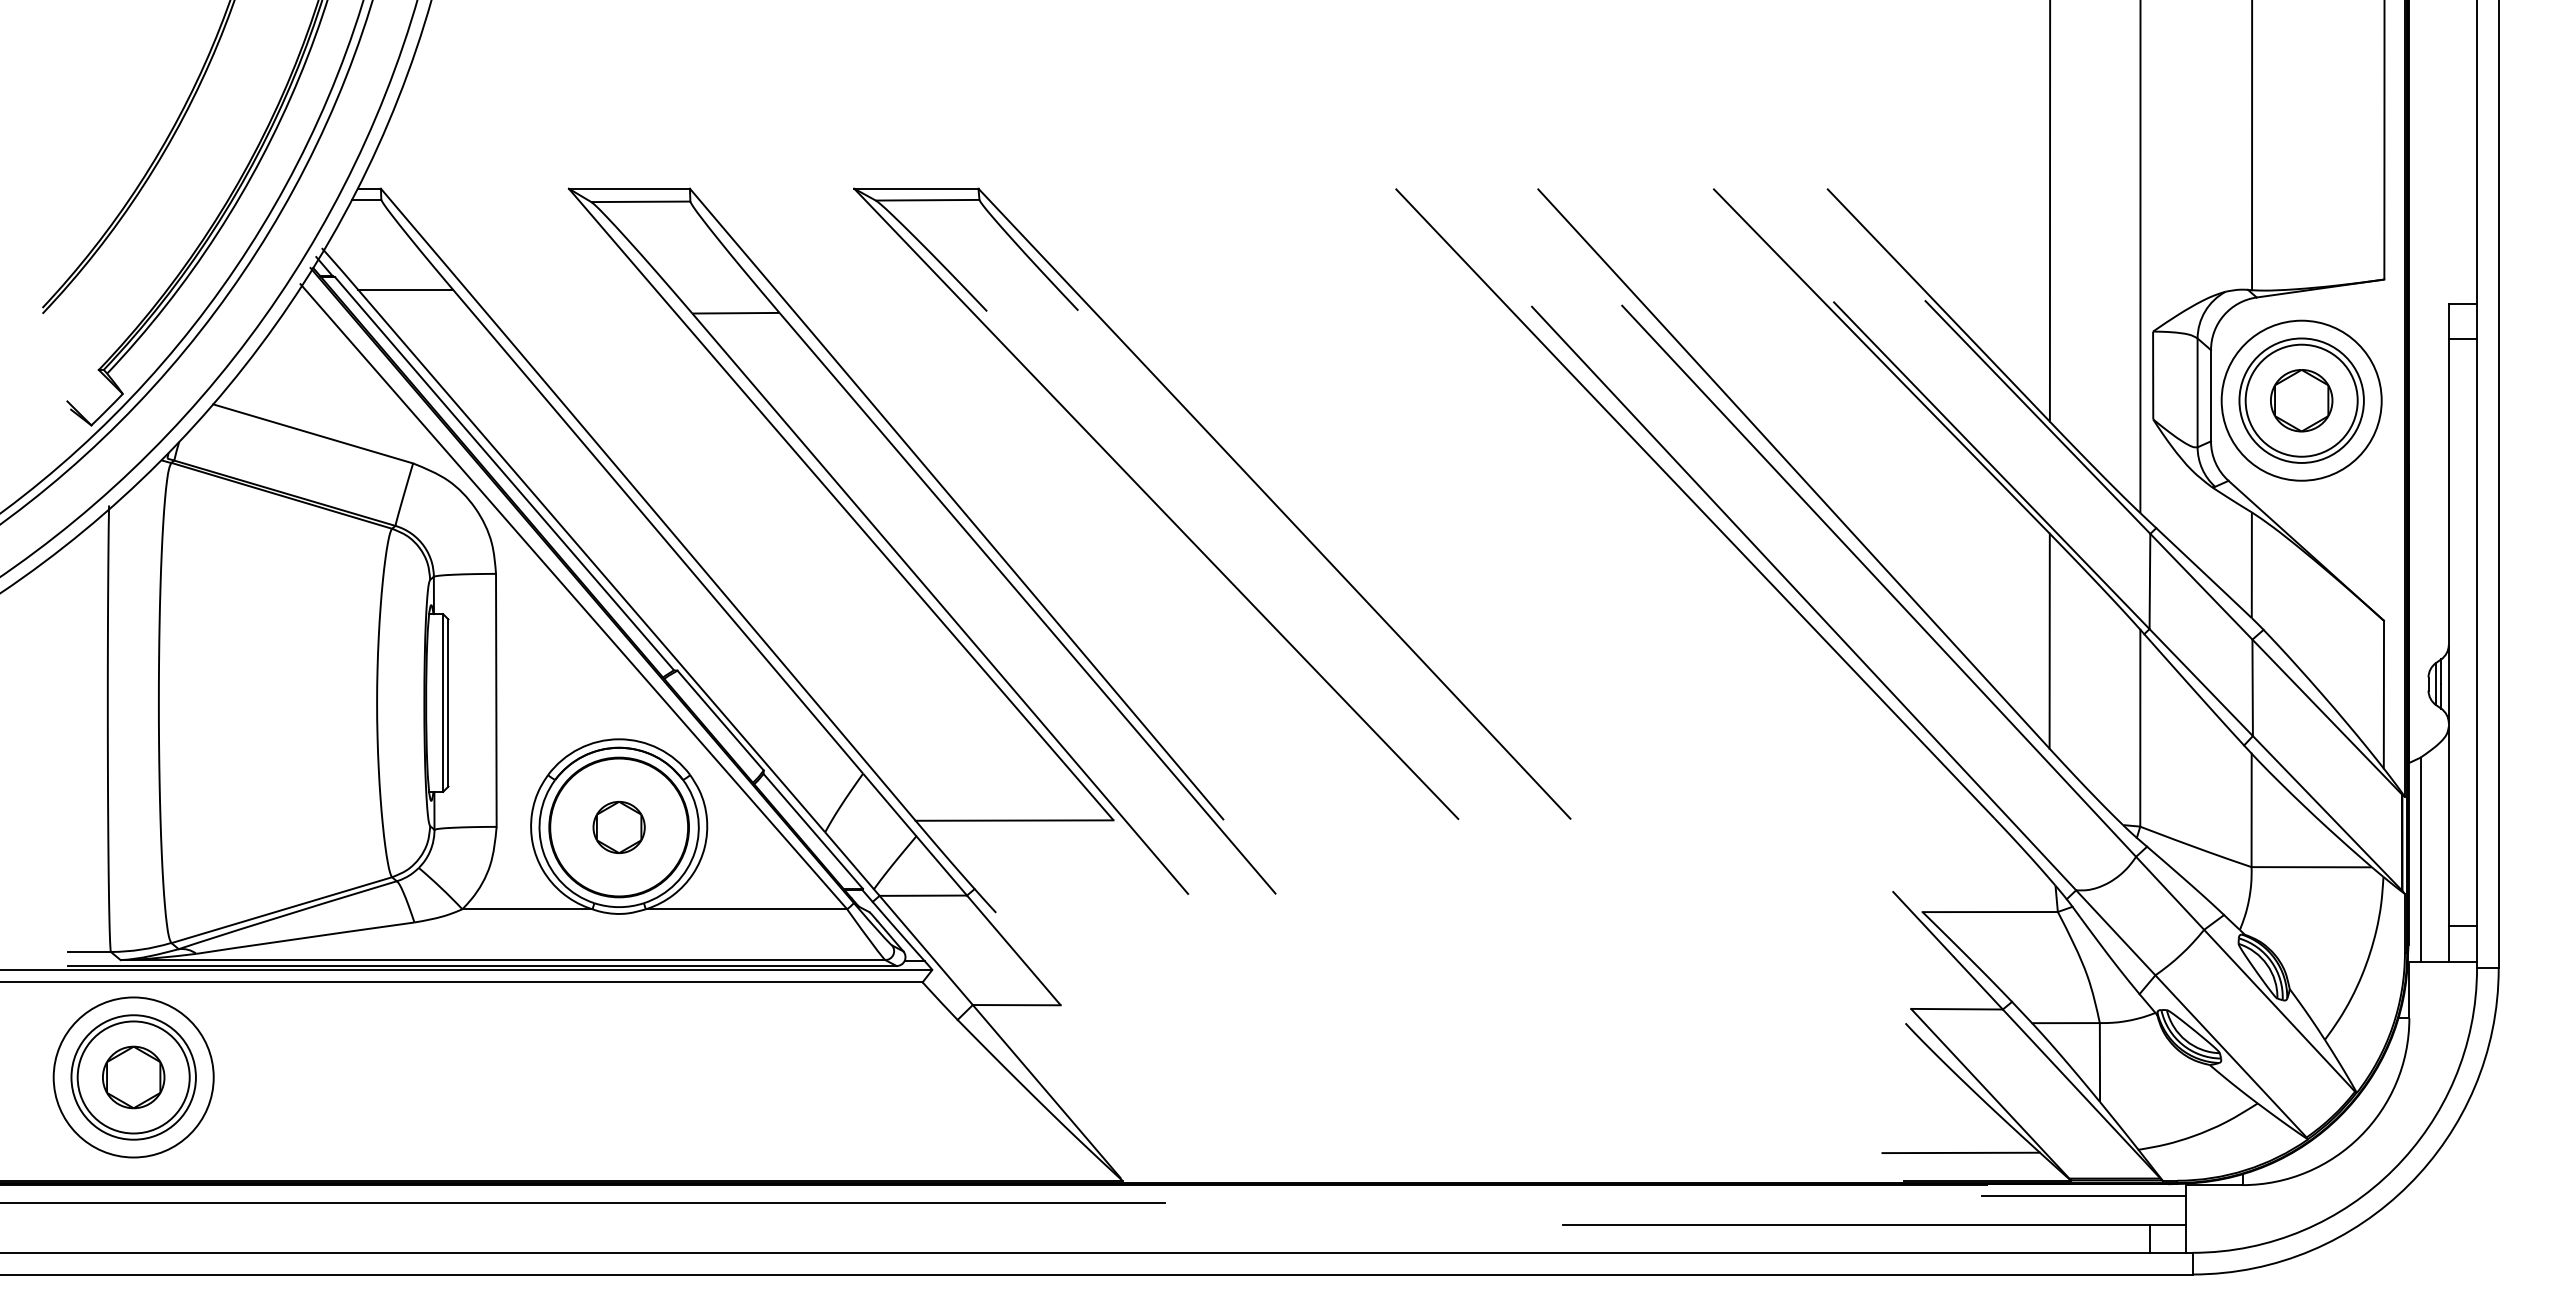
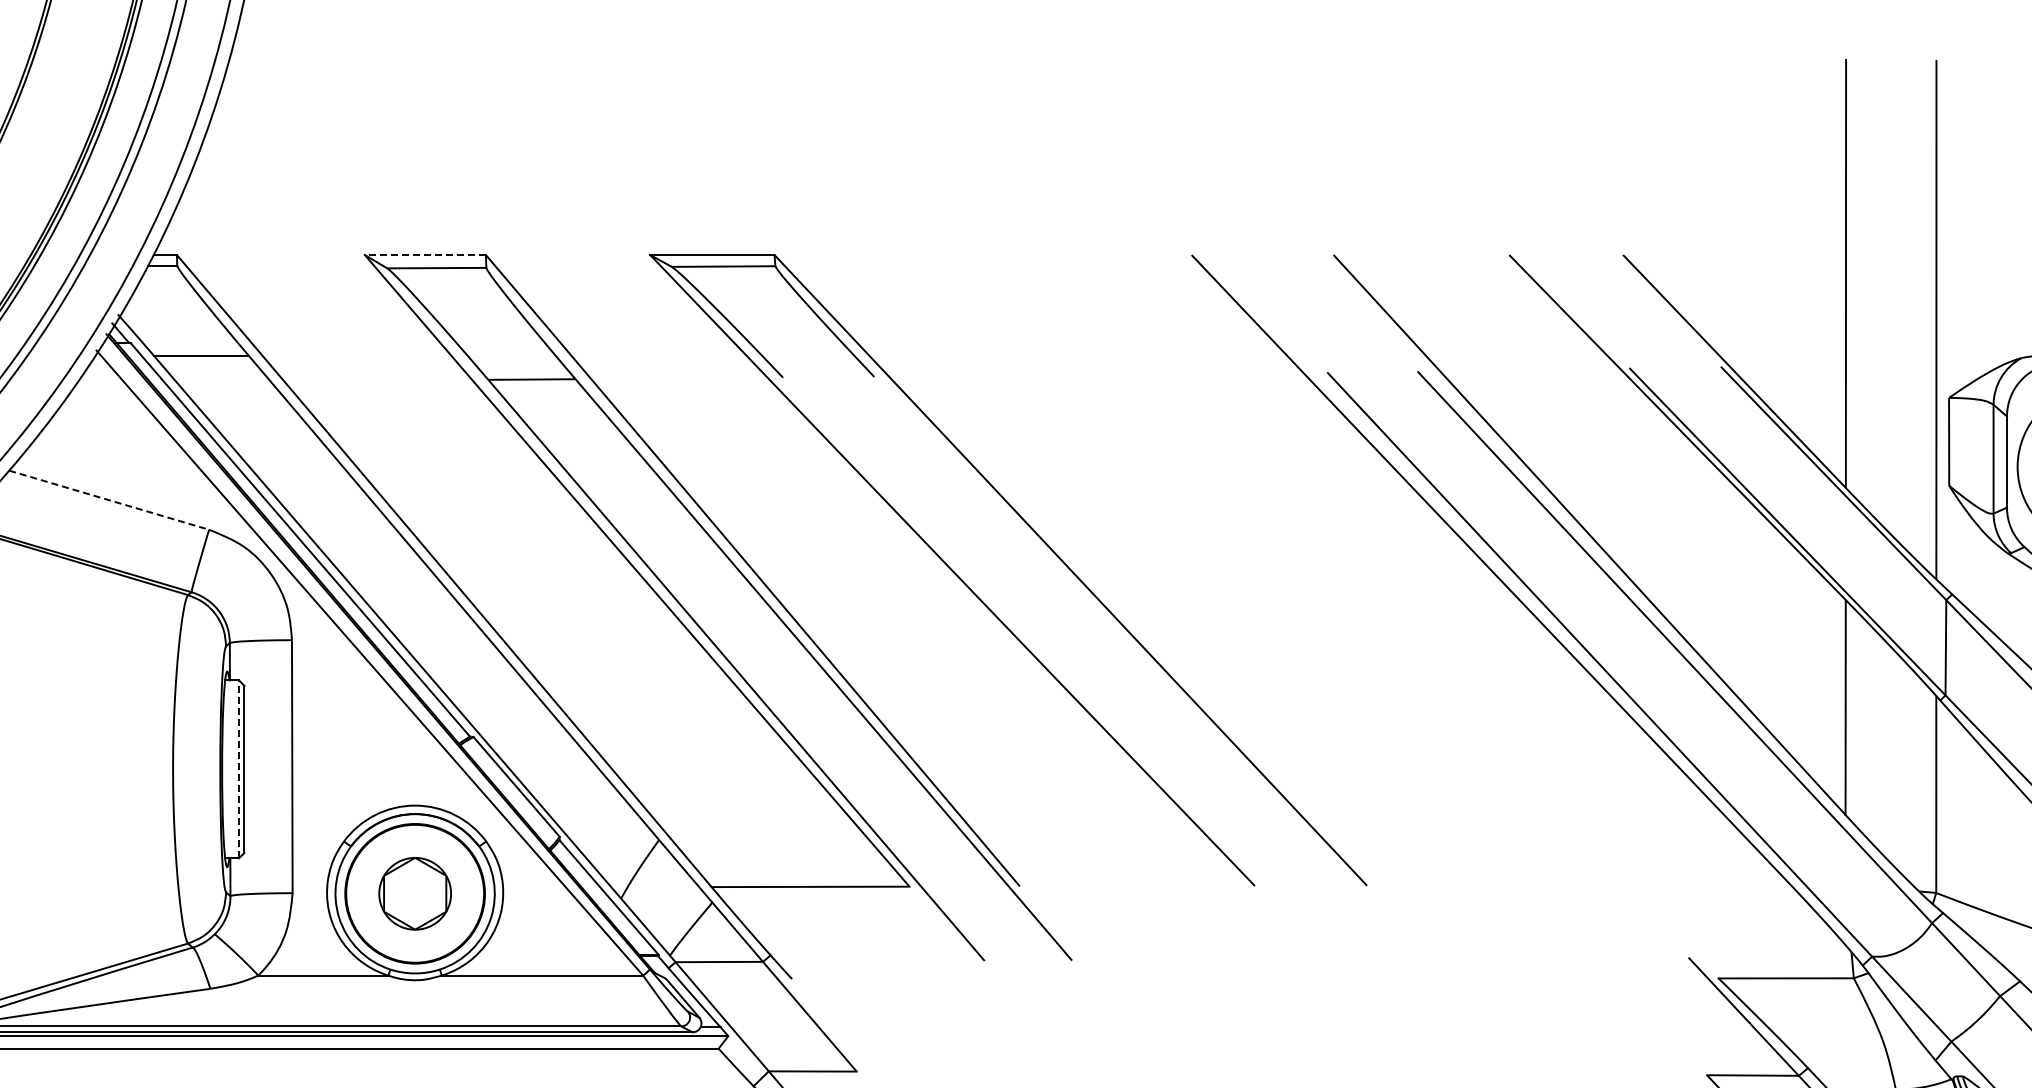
line: (629, 188) -> (425, 254), solid -> dashed
line: (313, 434) -> (109, 500), solid -> dashed
line: (443, 703) -> (239, 769), solid -> dashed
part: (618, 827) -> (414, 893), size x1.4

